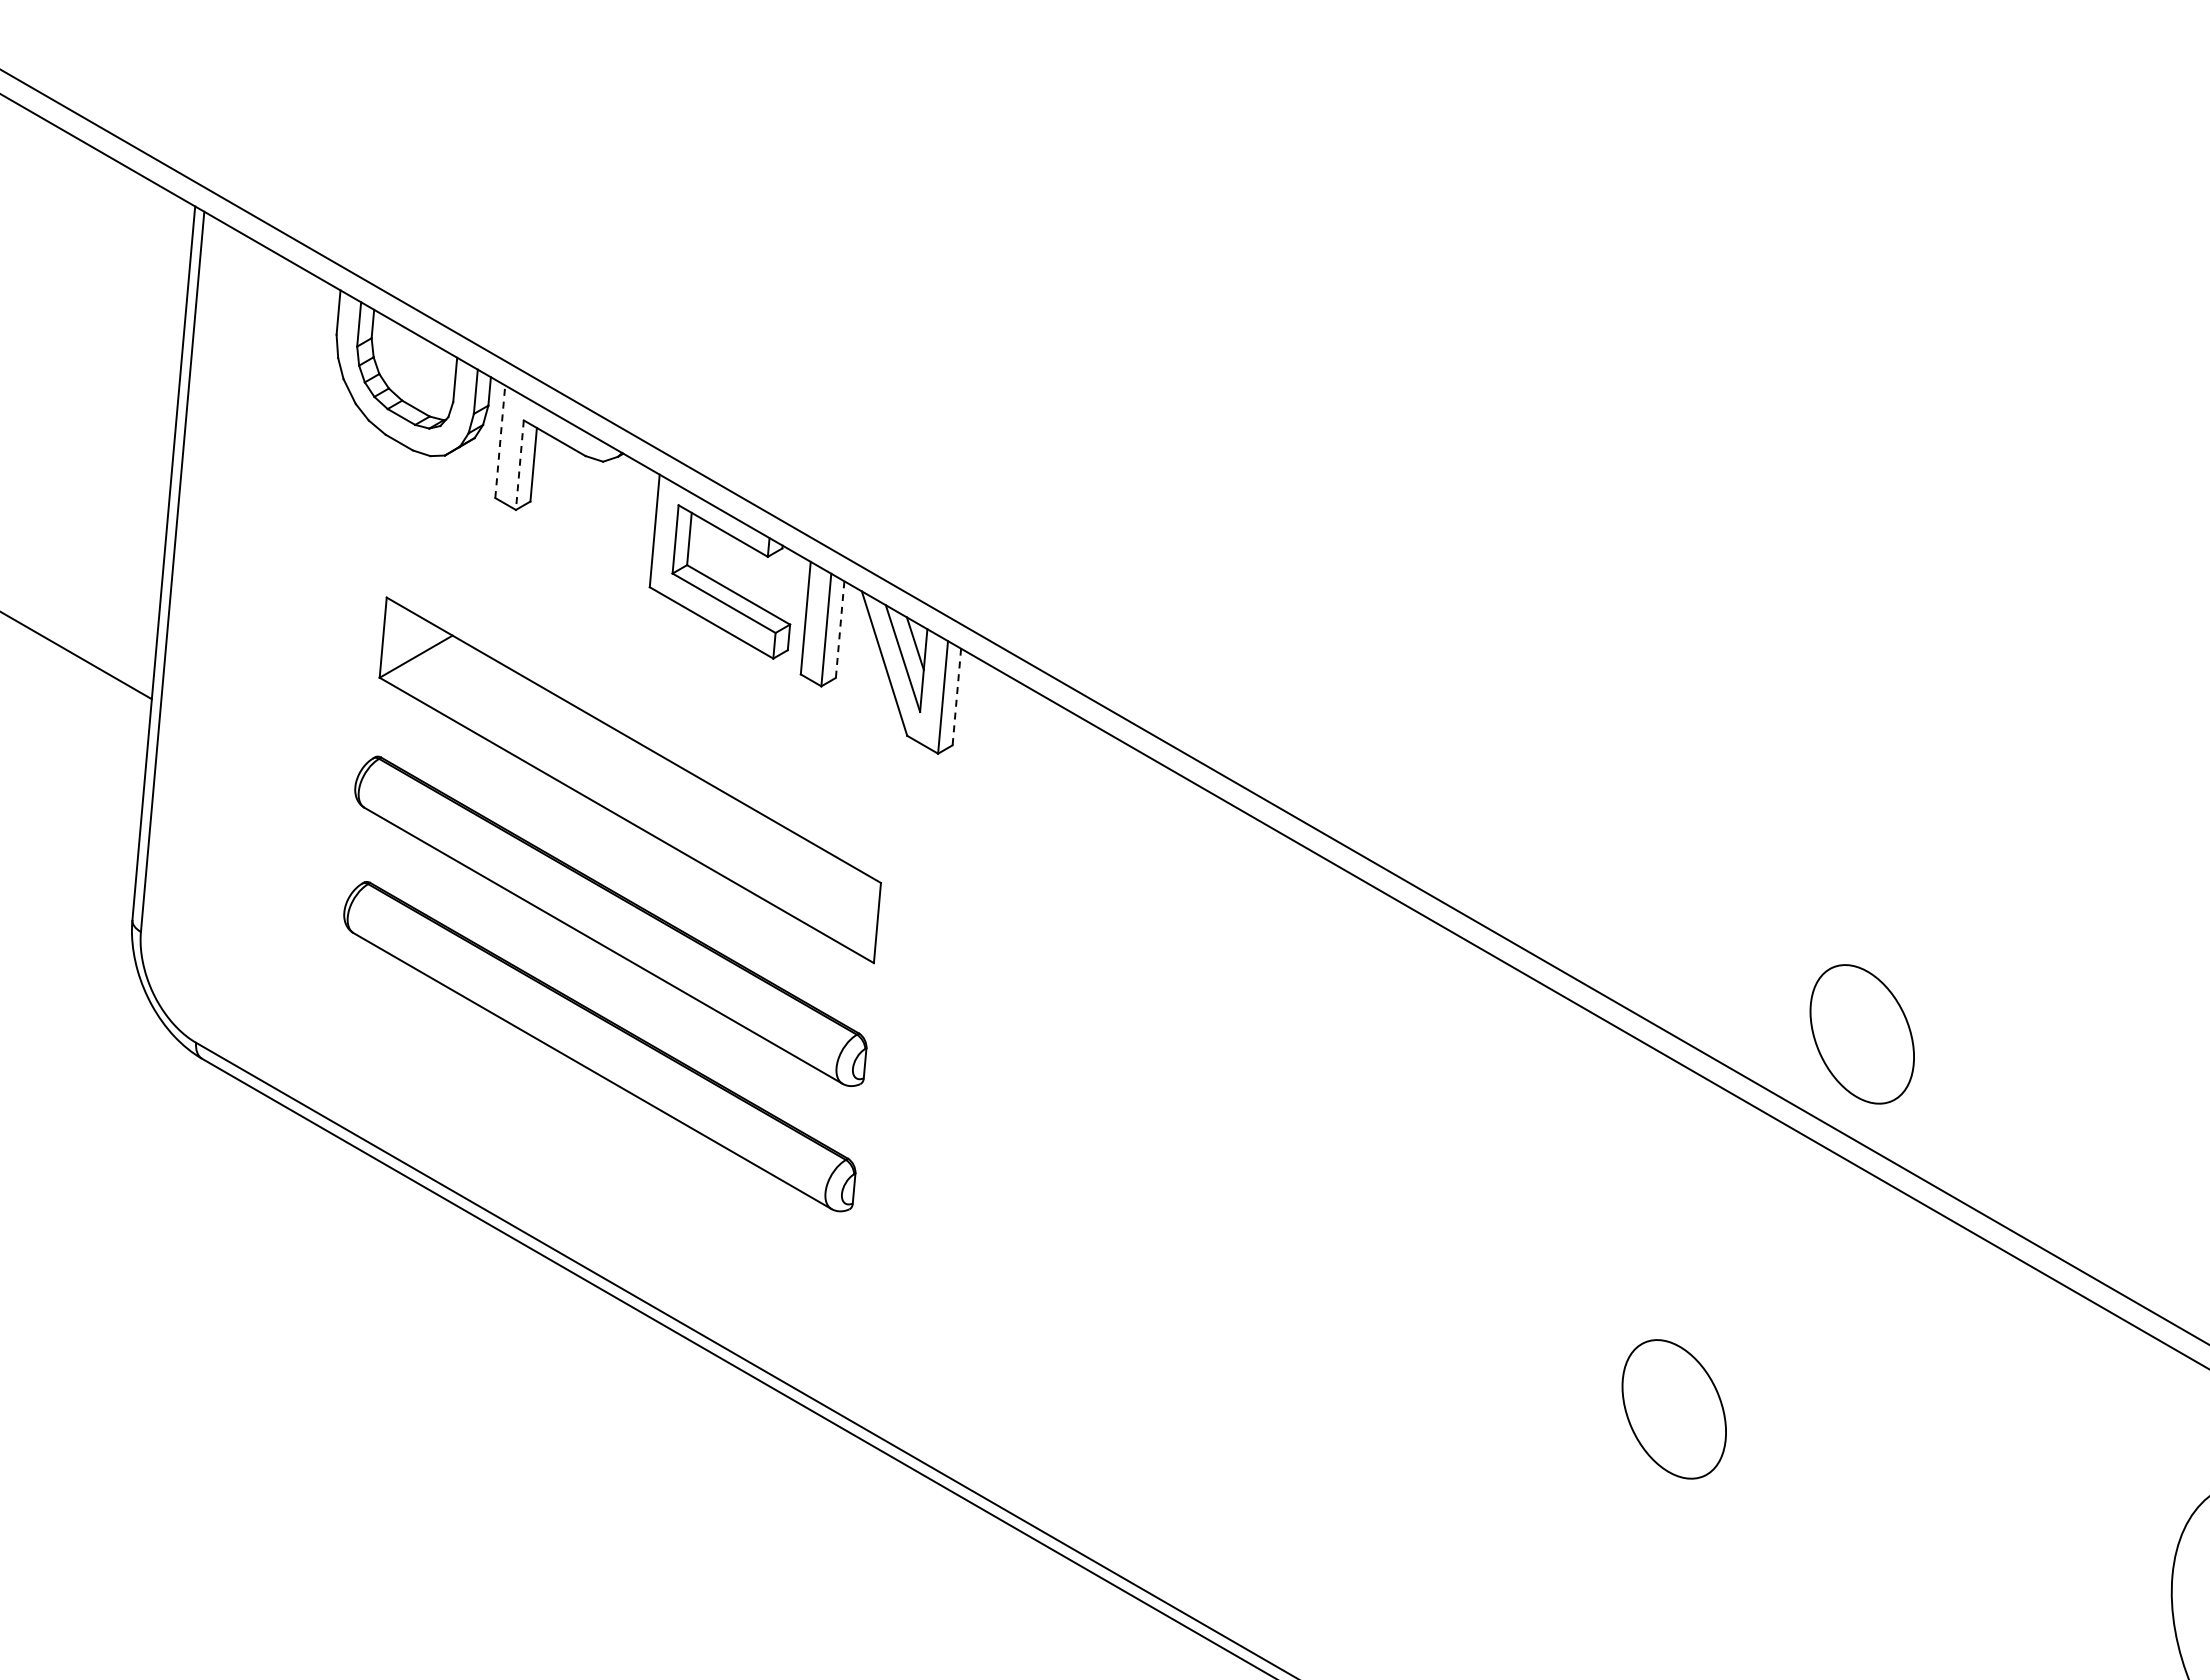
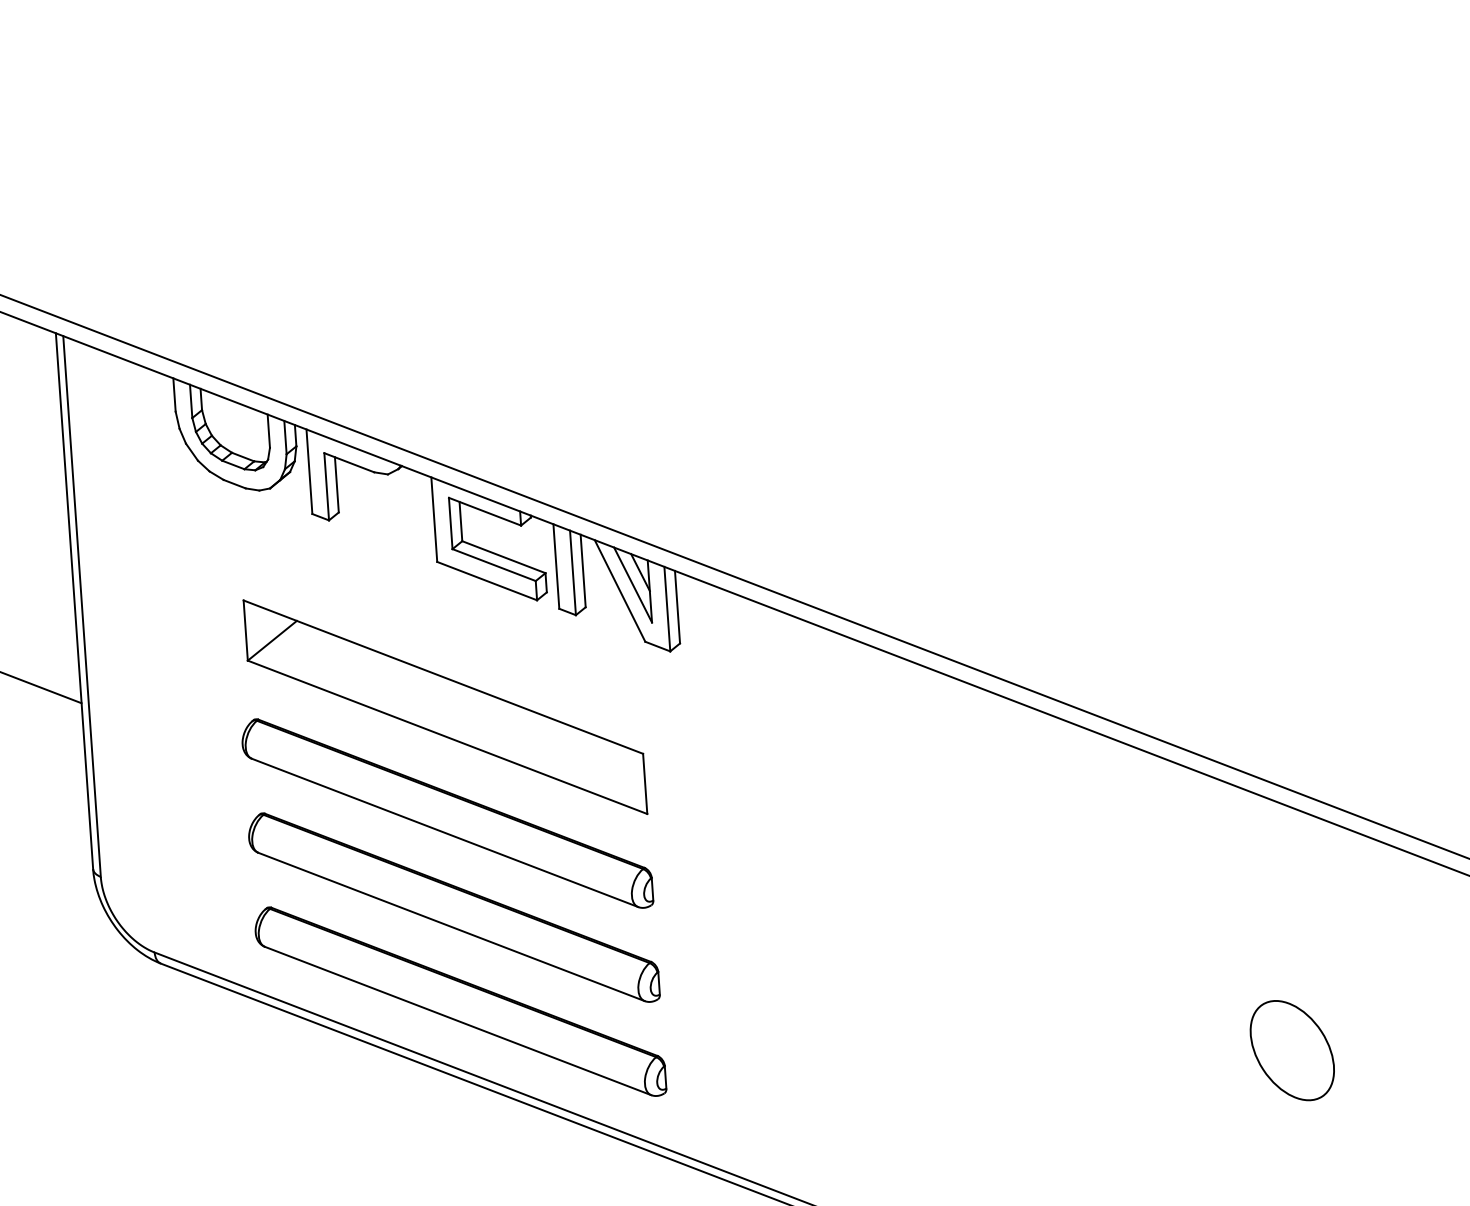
line: (500, 441) -> (309, 471), dashed -> solid
line: (519, 465) -> (326, 487), dashed -> solid
line: (840, 629) -> (583, 570), dashed -> solid
line: (956, 697) -> (677, 607), dashed -> solid
part: (1861, 1034) -> (1387, 751), removed
part: (588, 1171) -> (460, 1001), added

